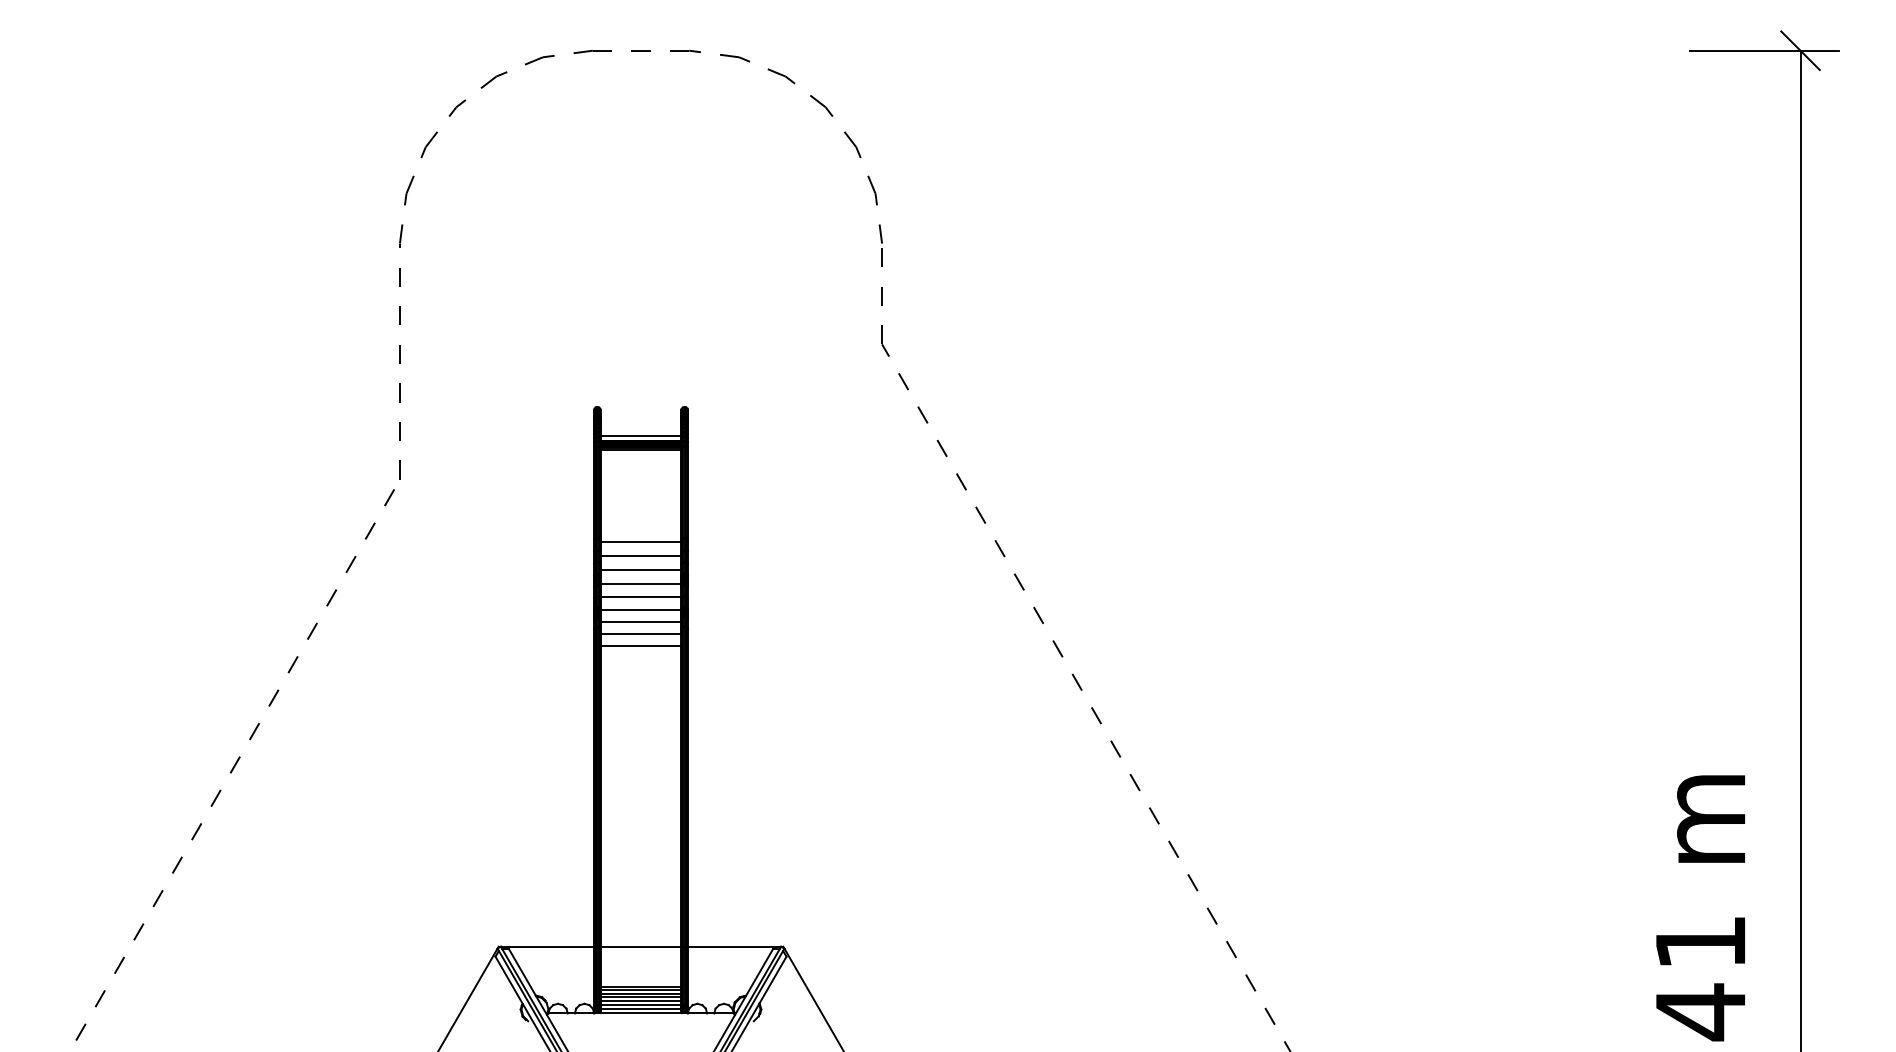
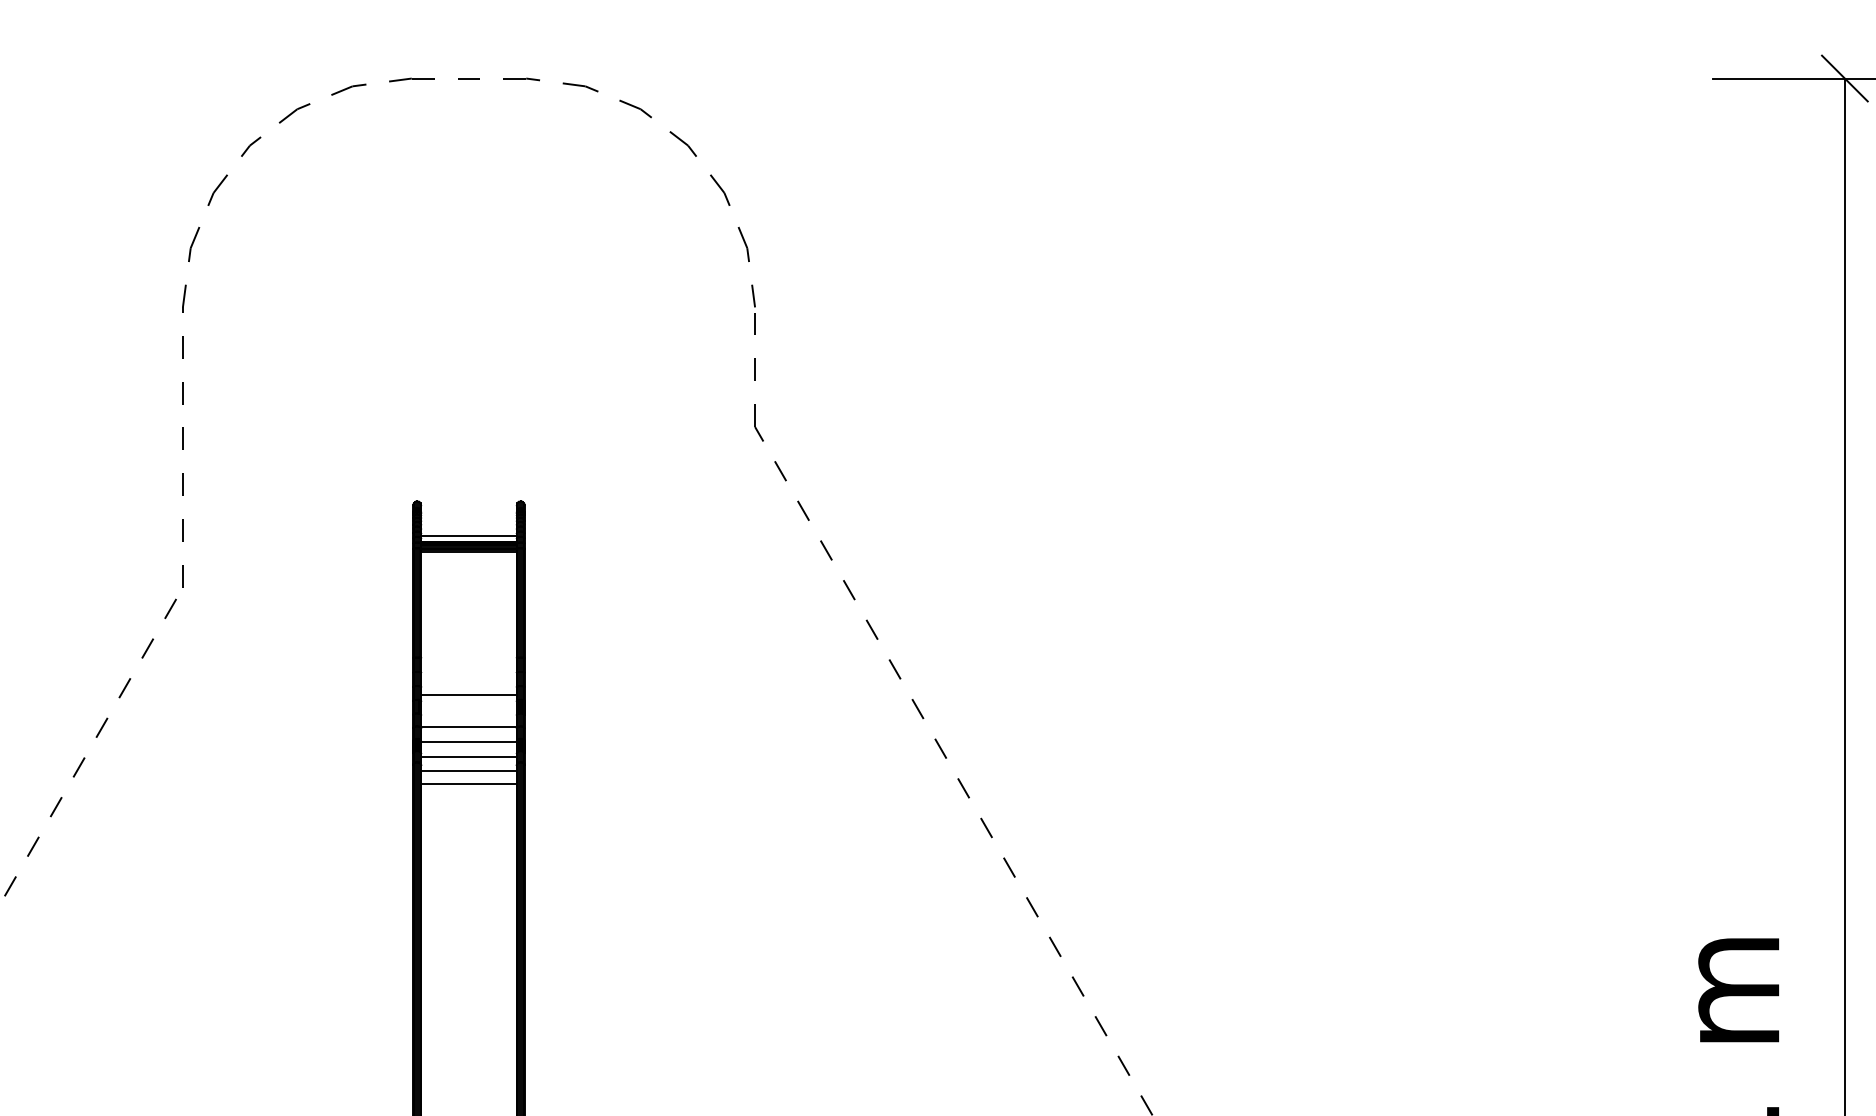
line: (640, 541) -> (468, 660), removed
line: (640, 555) -> (468, 677), removed
line: (640, 583) -> (468, 710), removed

